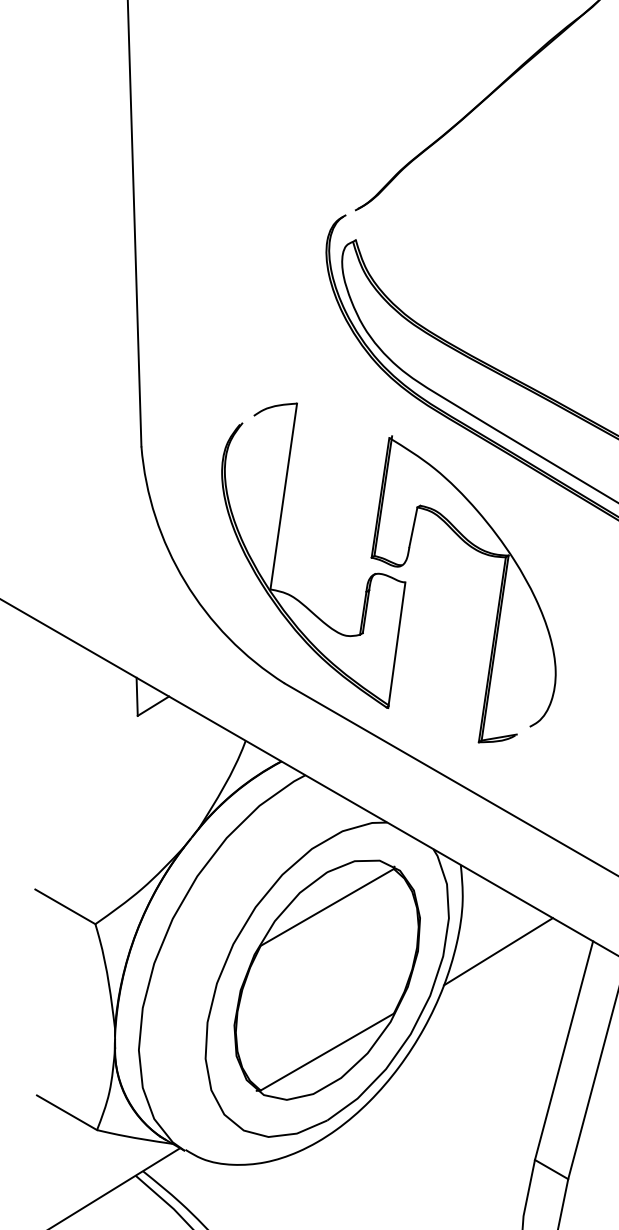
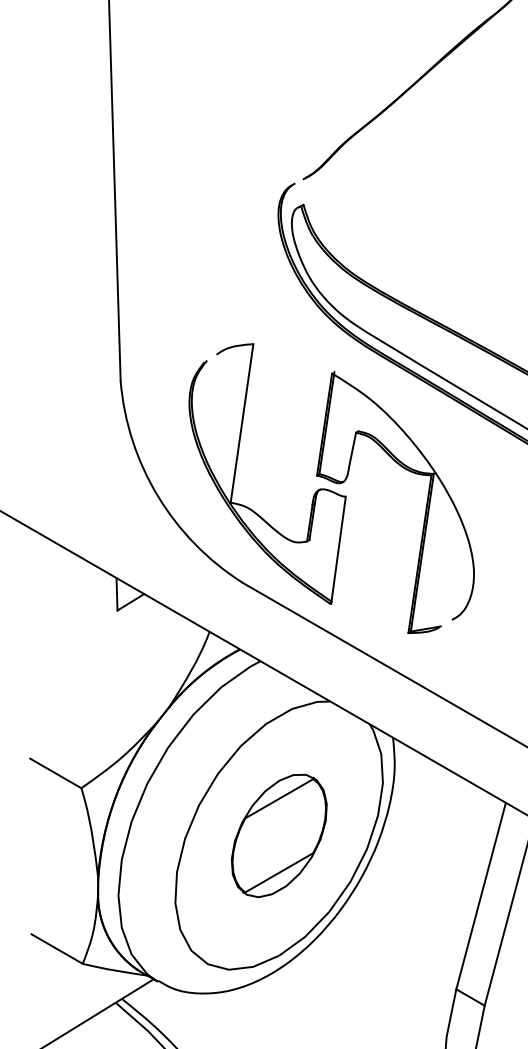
line: (497, 951) -> (424, 811), removed
part: (327, 979) -> (279, 835), size x0.6

